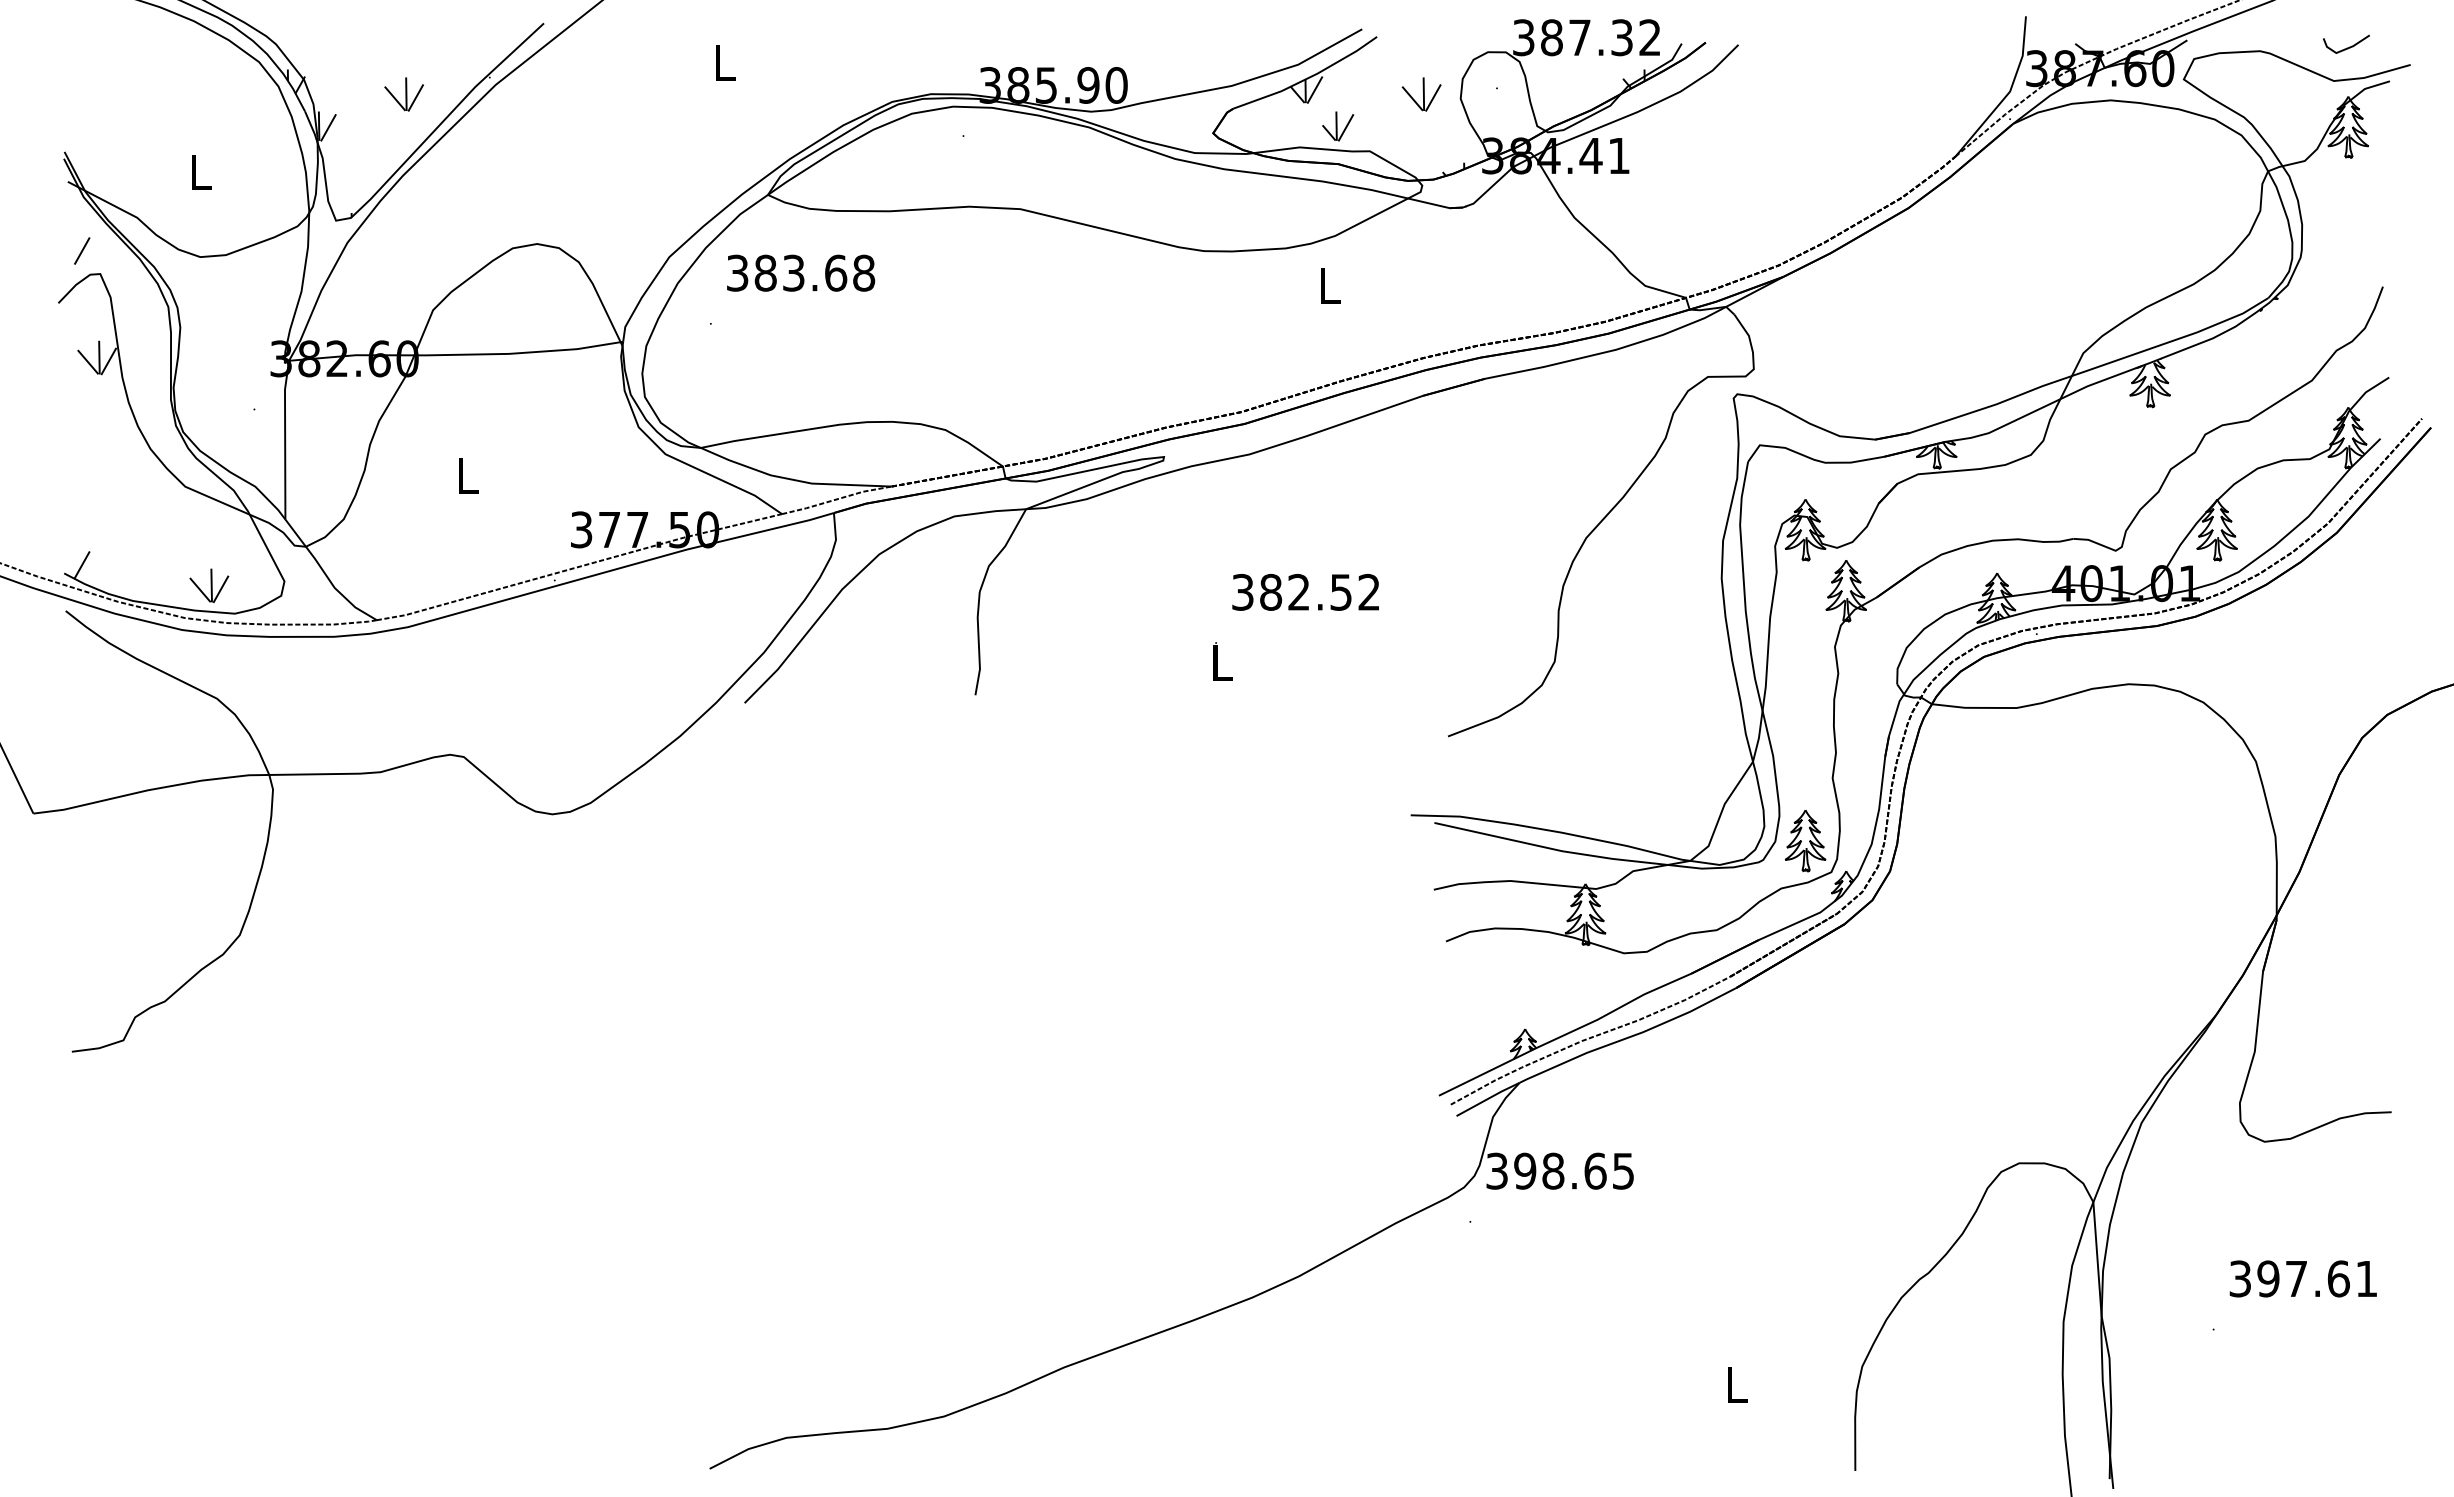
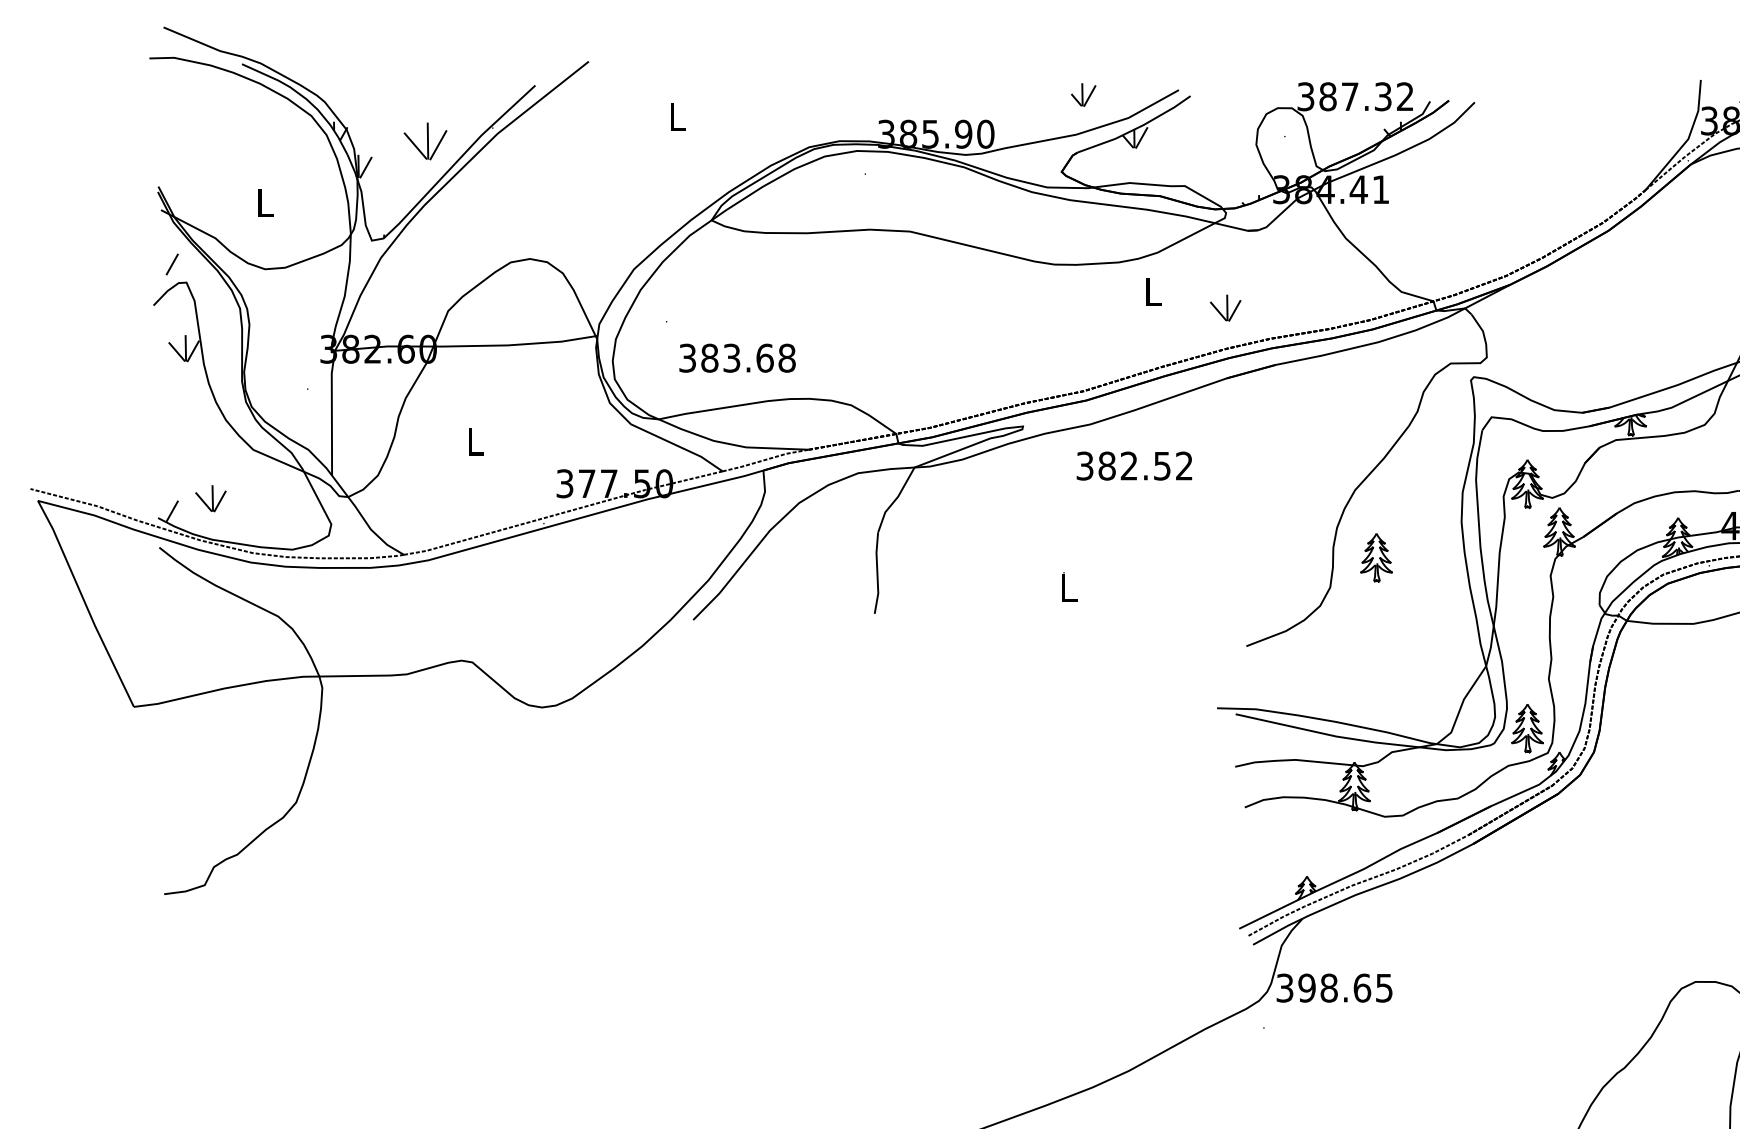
part: (403, 94) -> (424, 141), size x1.4
part: (1421, 94) -> (1225, 308), moved
part: (1338, 126) -> (1083, 95), moved
text: (801, 272) -> (737, 357), moved
part: (209, 585) -> (211, 498), moved
text: (1305, 592) -> (1134, 466), moved
part: (1613, 624) -> (1376, 558), added

